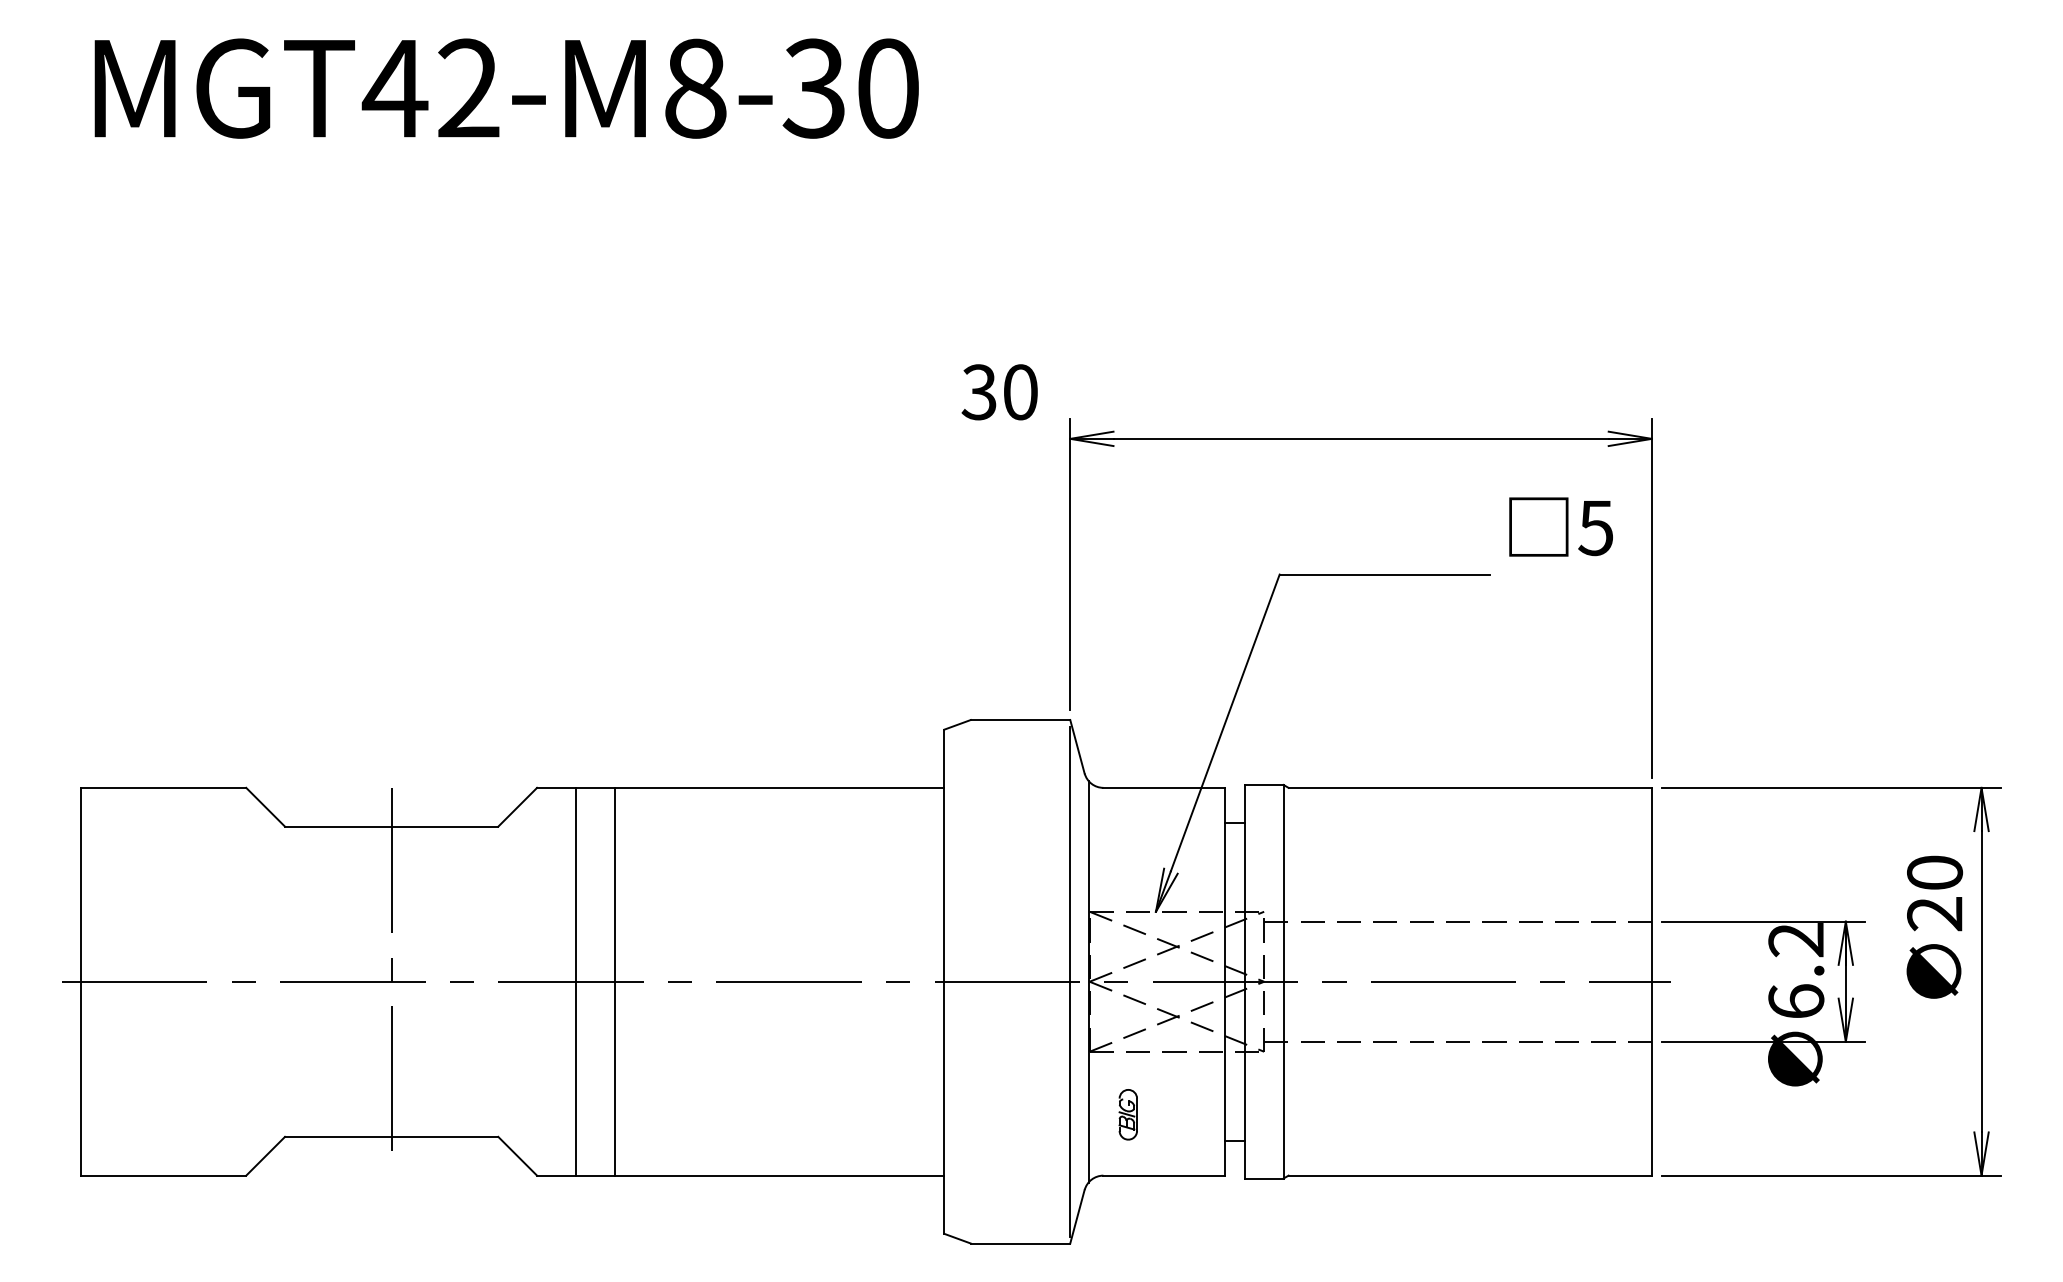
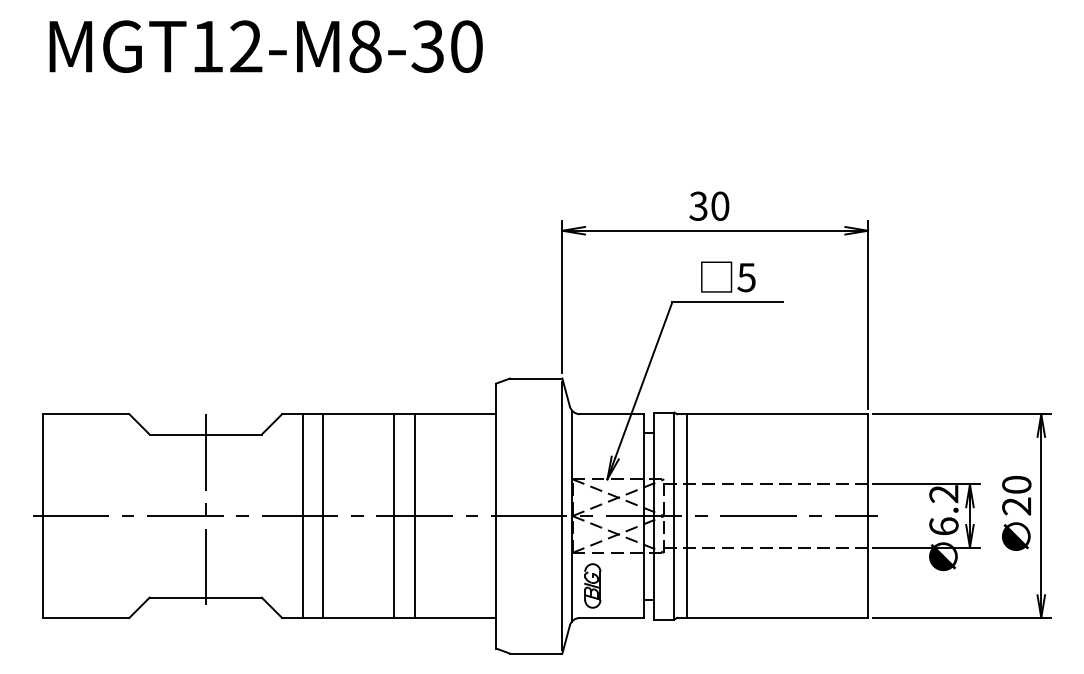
text: (395, 88) -> (207, 46), MGT42-M8-30 -> MGT12-M8-30
text: (1000, 390) -> (709, 205), moved
text: (1561, 525) -> (728, 276), moved
text: (1934, 927) -> (1016, 513), moved
line: (750, 980) -> (394, 515), added
line: (788, 980) -> (414, 515), added
line: (1306, 980) -> (686, 515), added
part: (1127, 1113) -> (592, 585), size x1.67

